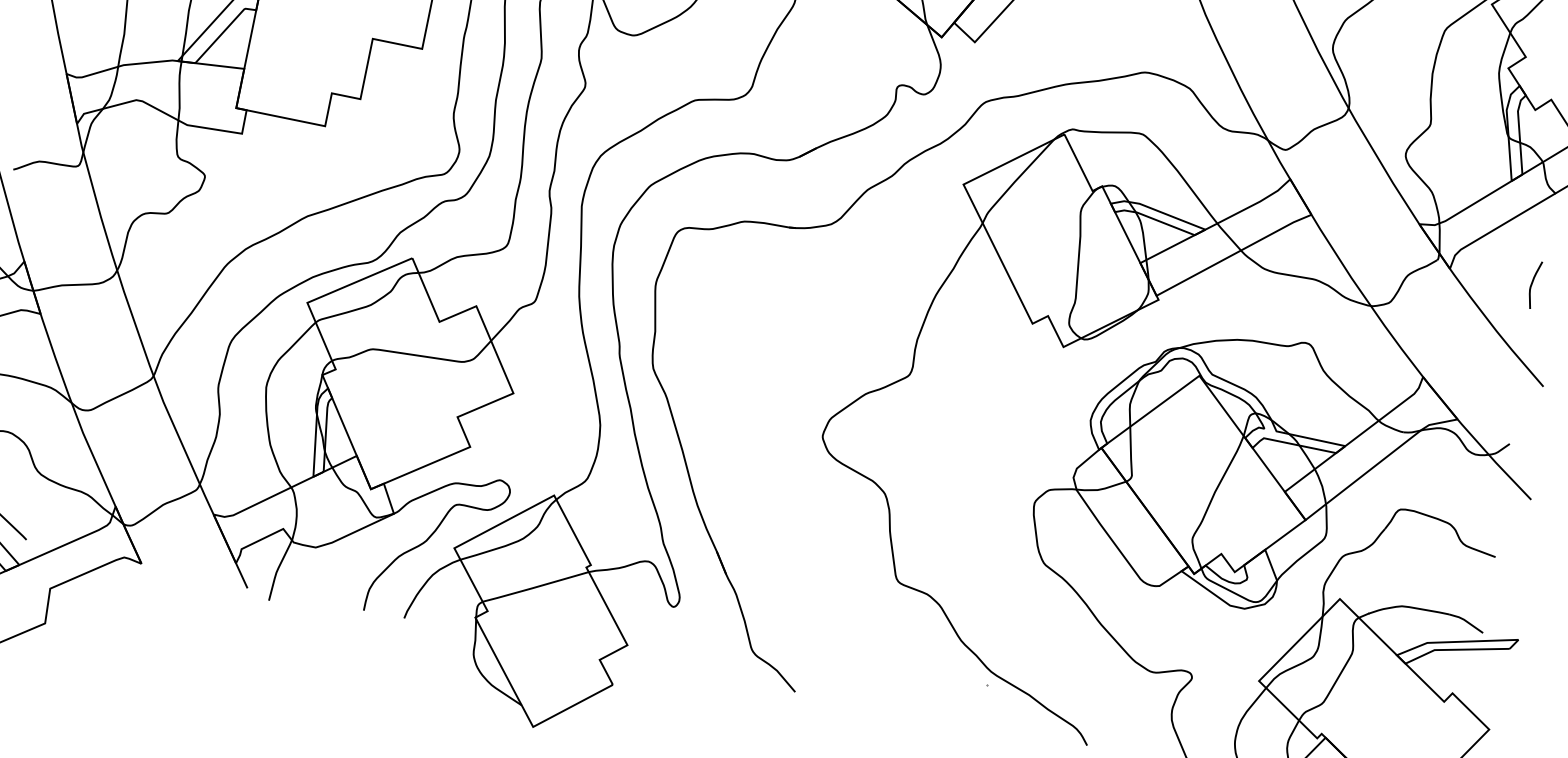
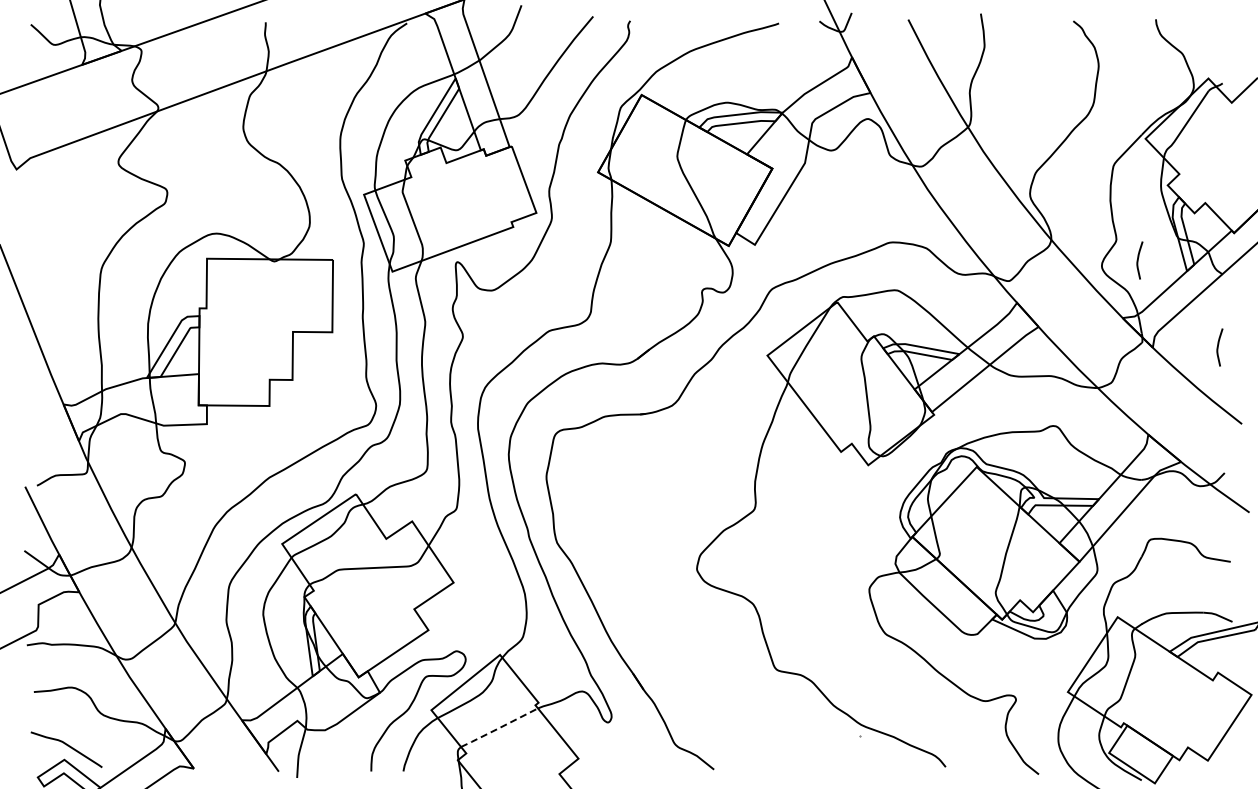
curve: (1453, 155) -> (1138, 260), added
line: (534, 587) -> (498, 728), solid -> dashed

